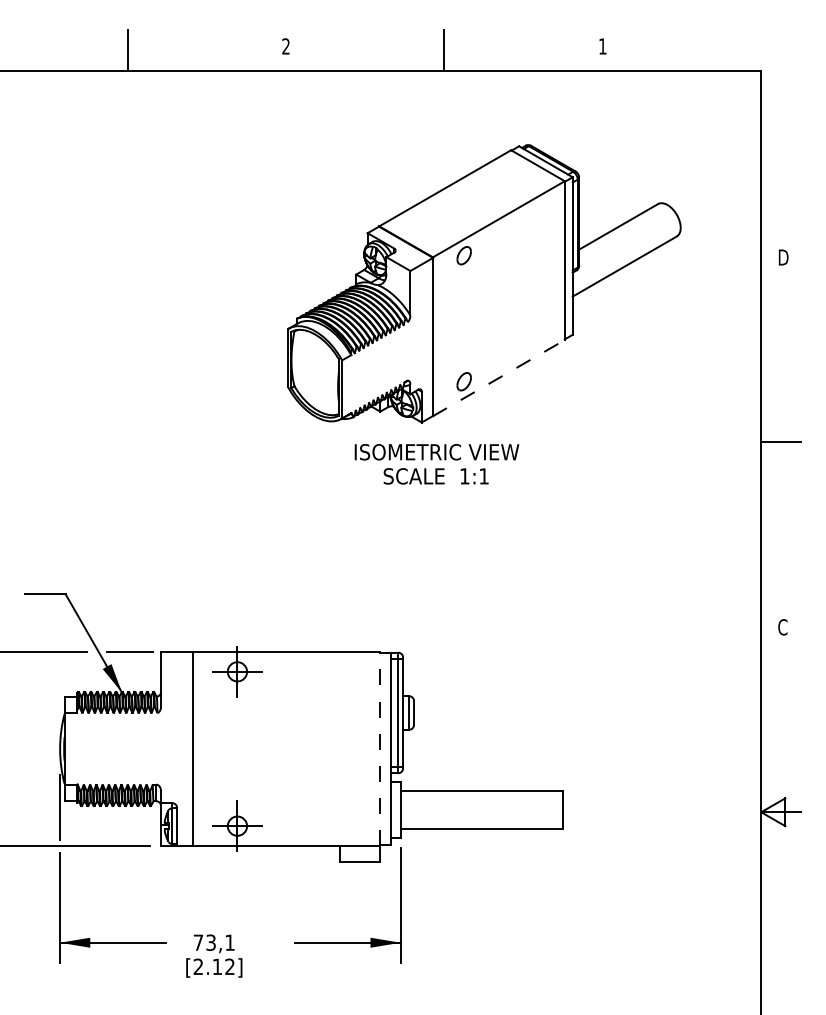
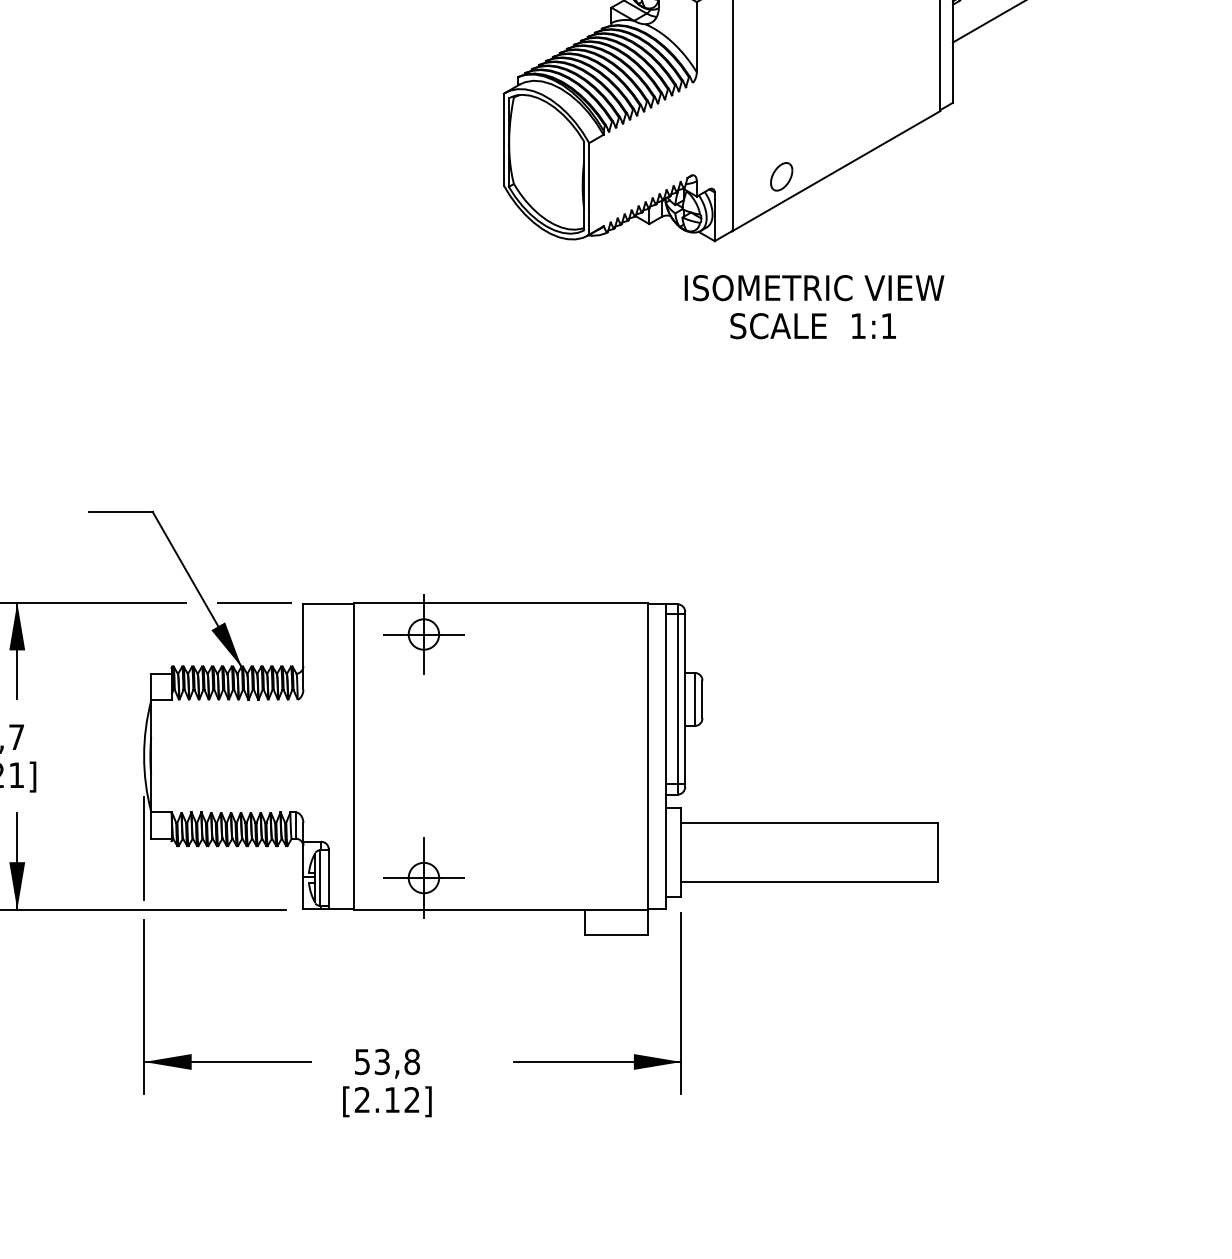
line: (499, 377) -> (837, 170), dashed -> solid
text: (436, 464) -> (813, 307), moved
line: (379, 748) -> (648, 755), dashed -> solid
text: (213, 942) -> (386, 1061), 73,1 -> 53,8

